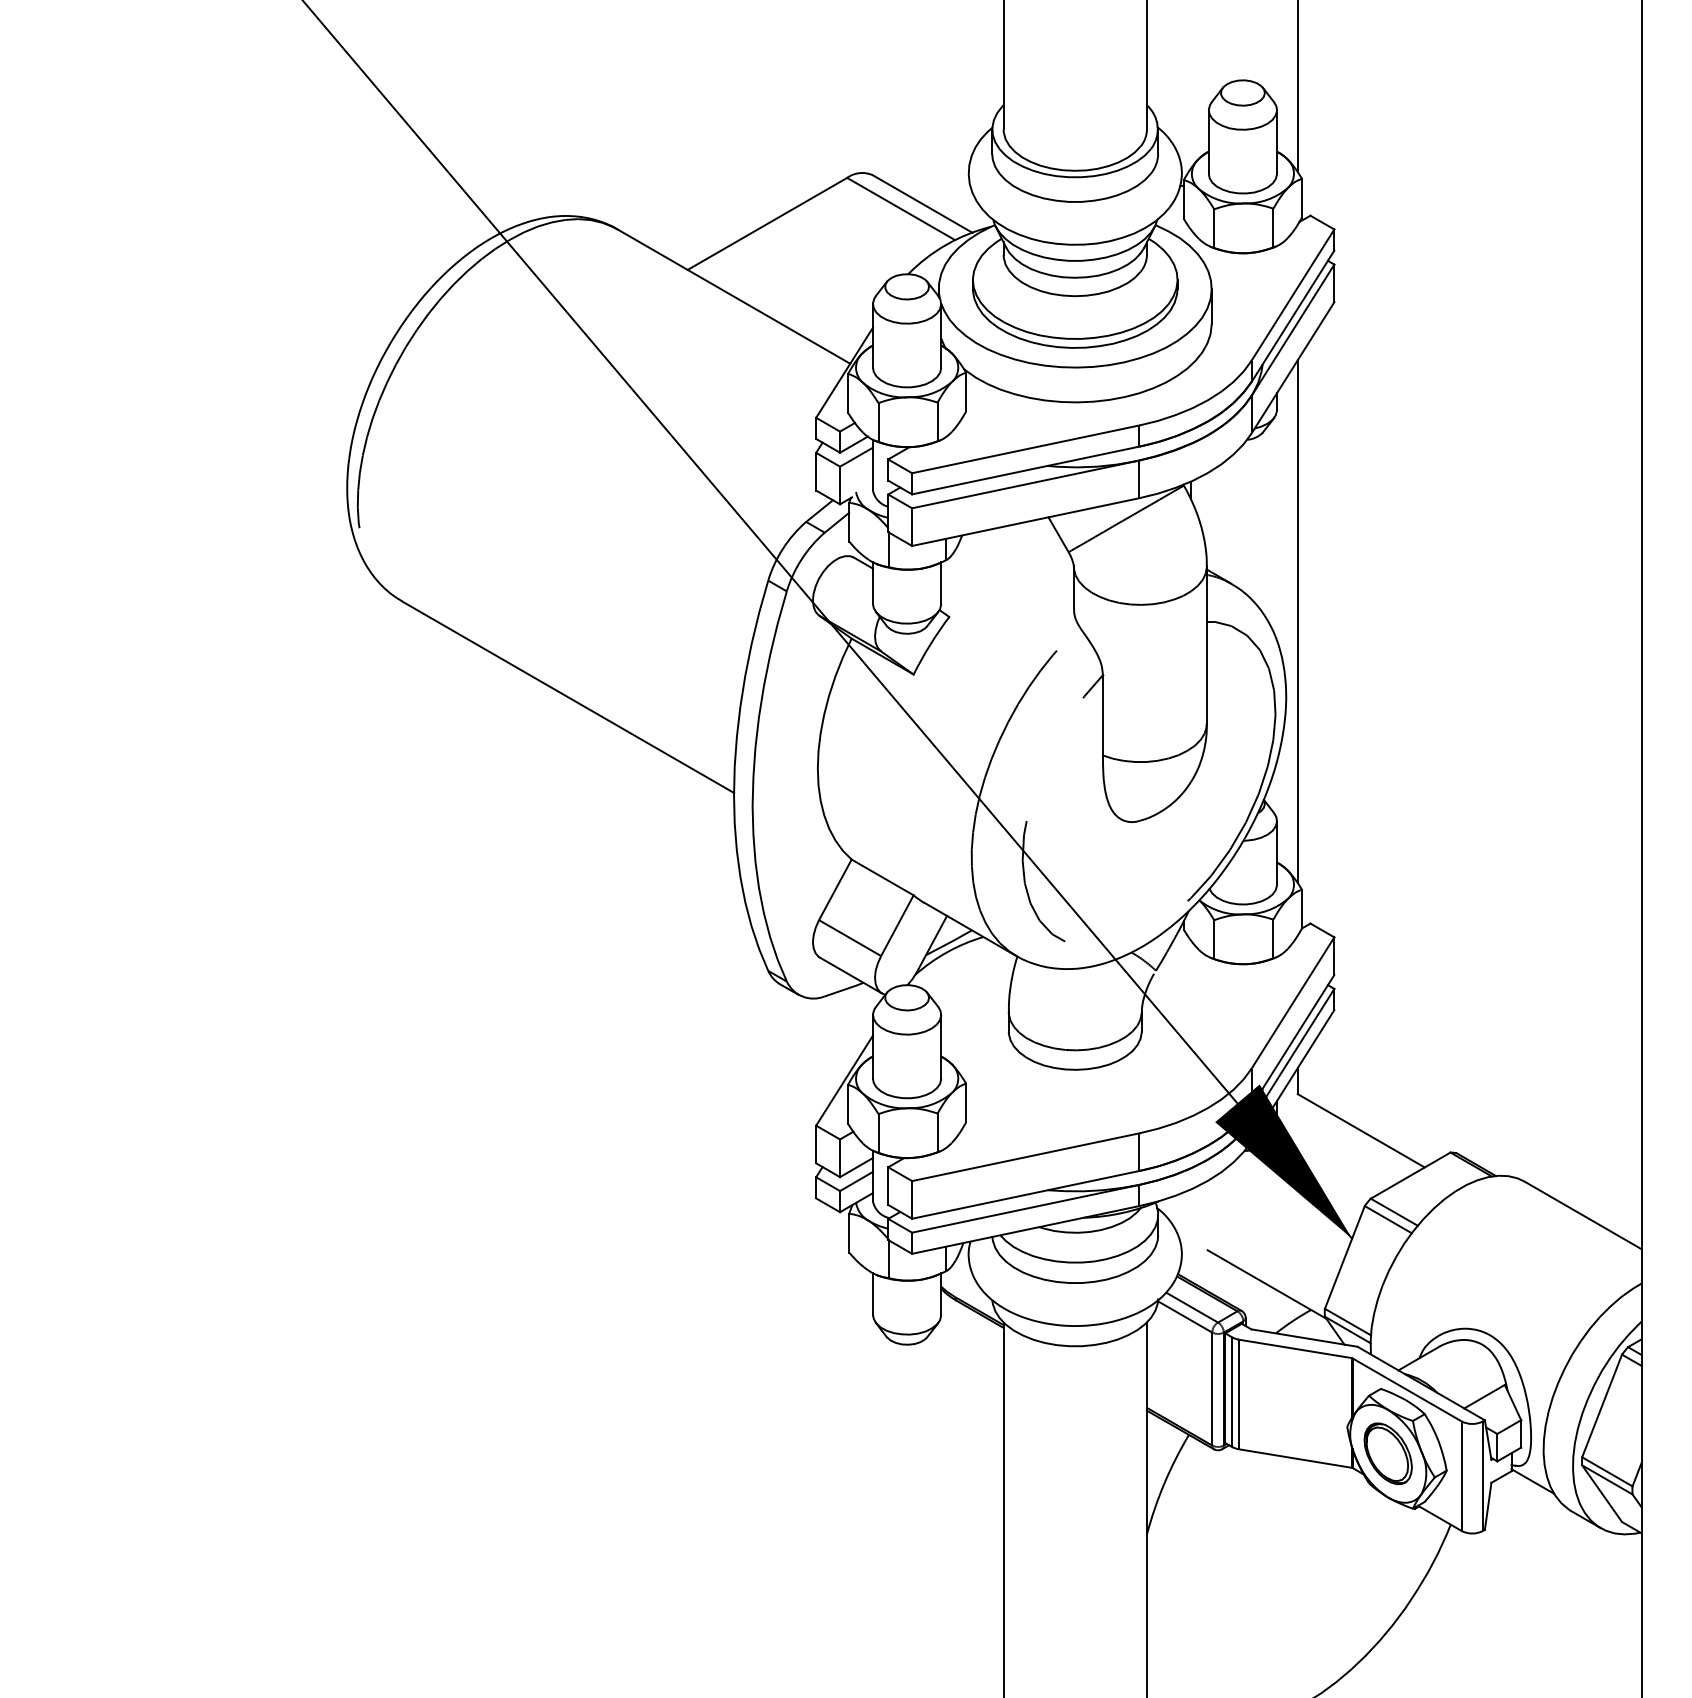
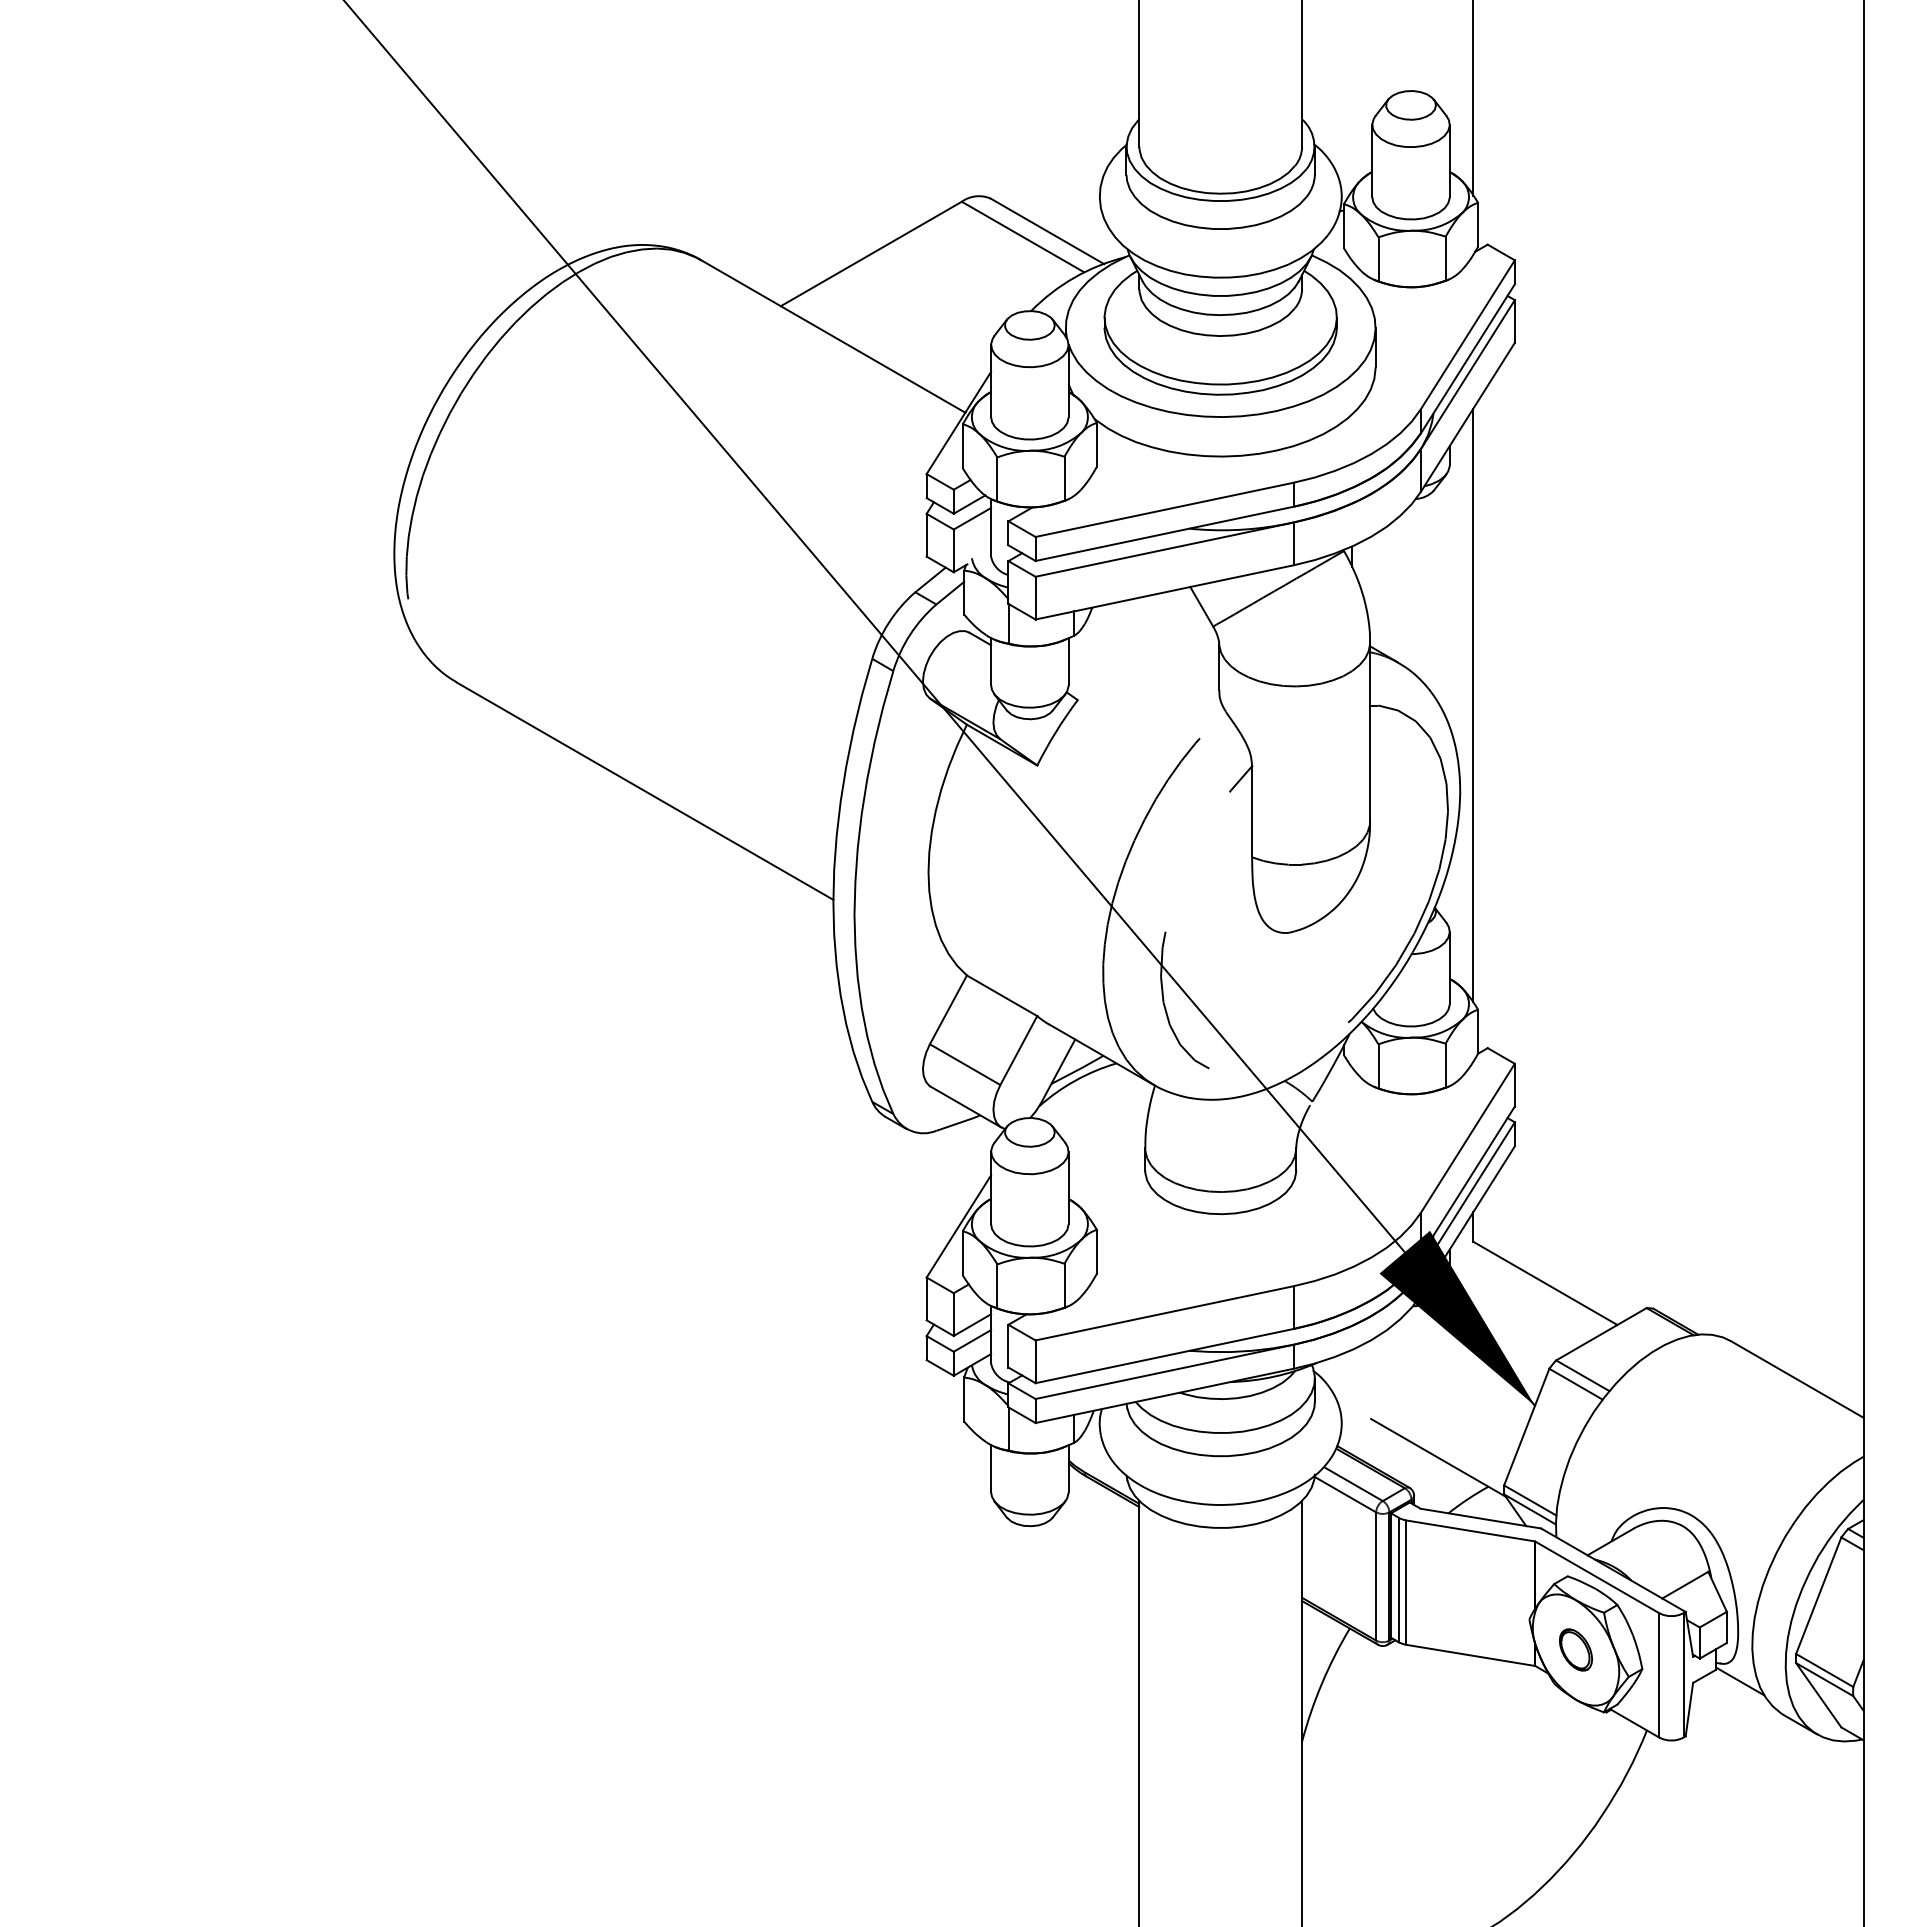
part: (1387, 1453) -> (1575, 1649), size x0.6

